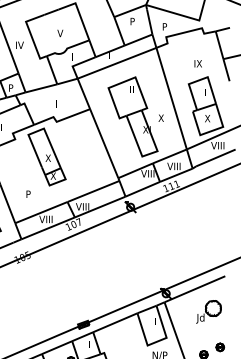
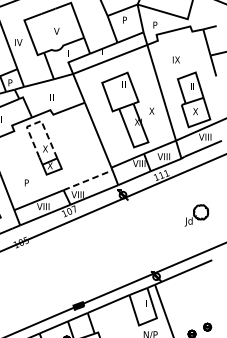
text: (197, 63) -> (175, 59), moved
line: (40, 130) -> (38, 122), solid -> dashed
line: (93, 191) -> (88, 180), solid -> dashed
part: (208, 311) -> (196, 215), moved

